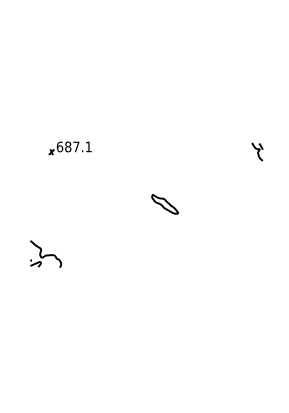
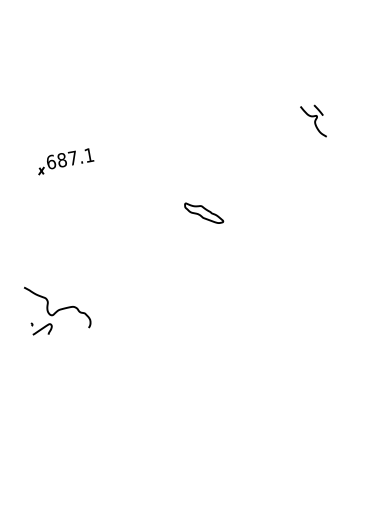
part: (257, 151) -> (313, 121), size x1.43
part: (45, 253) -> (57, 306), size x1.43

